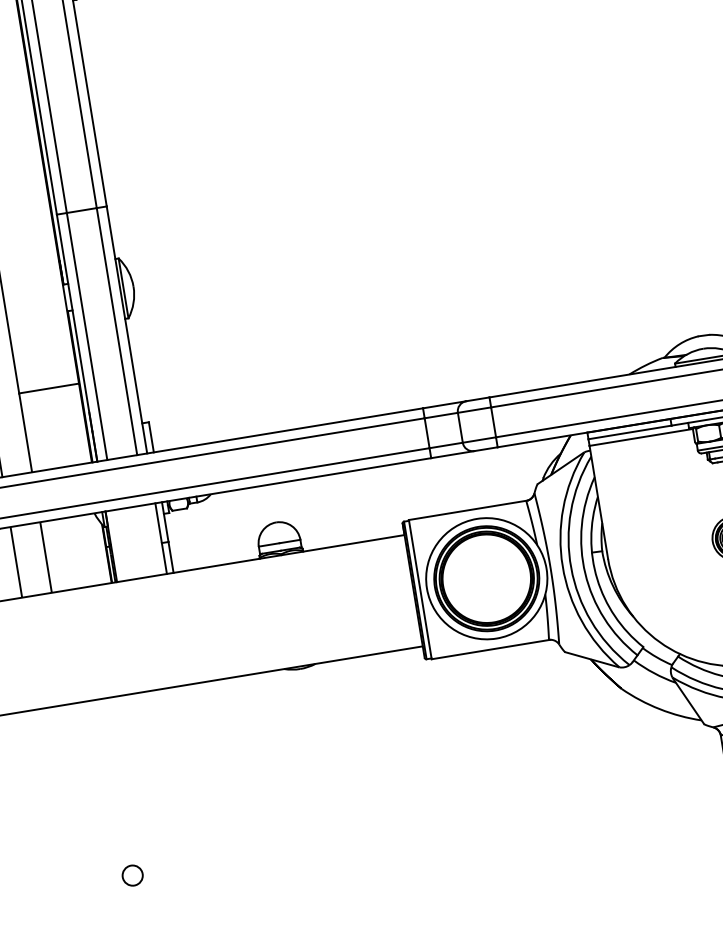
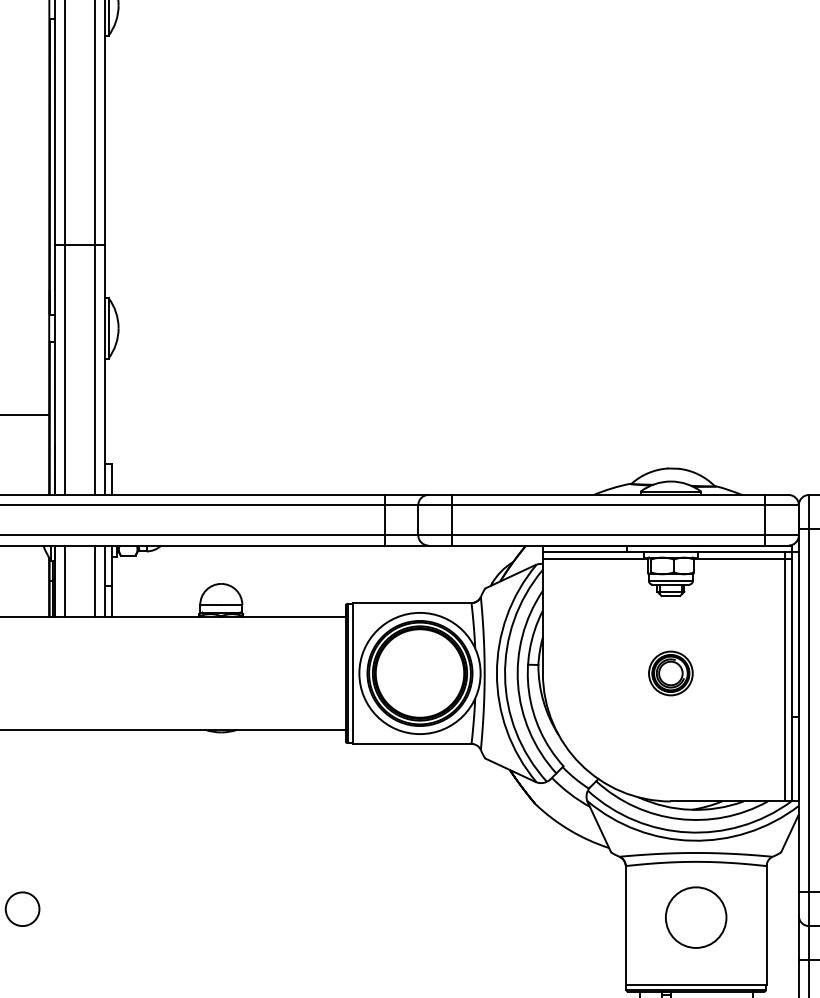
line: (151, 540) -> (95, 581), added
line: (121, 545) -> (64, 581), added
circle: (132, 875) -> (22, 909), size x1.67

